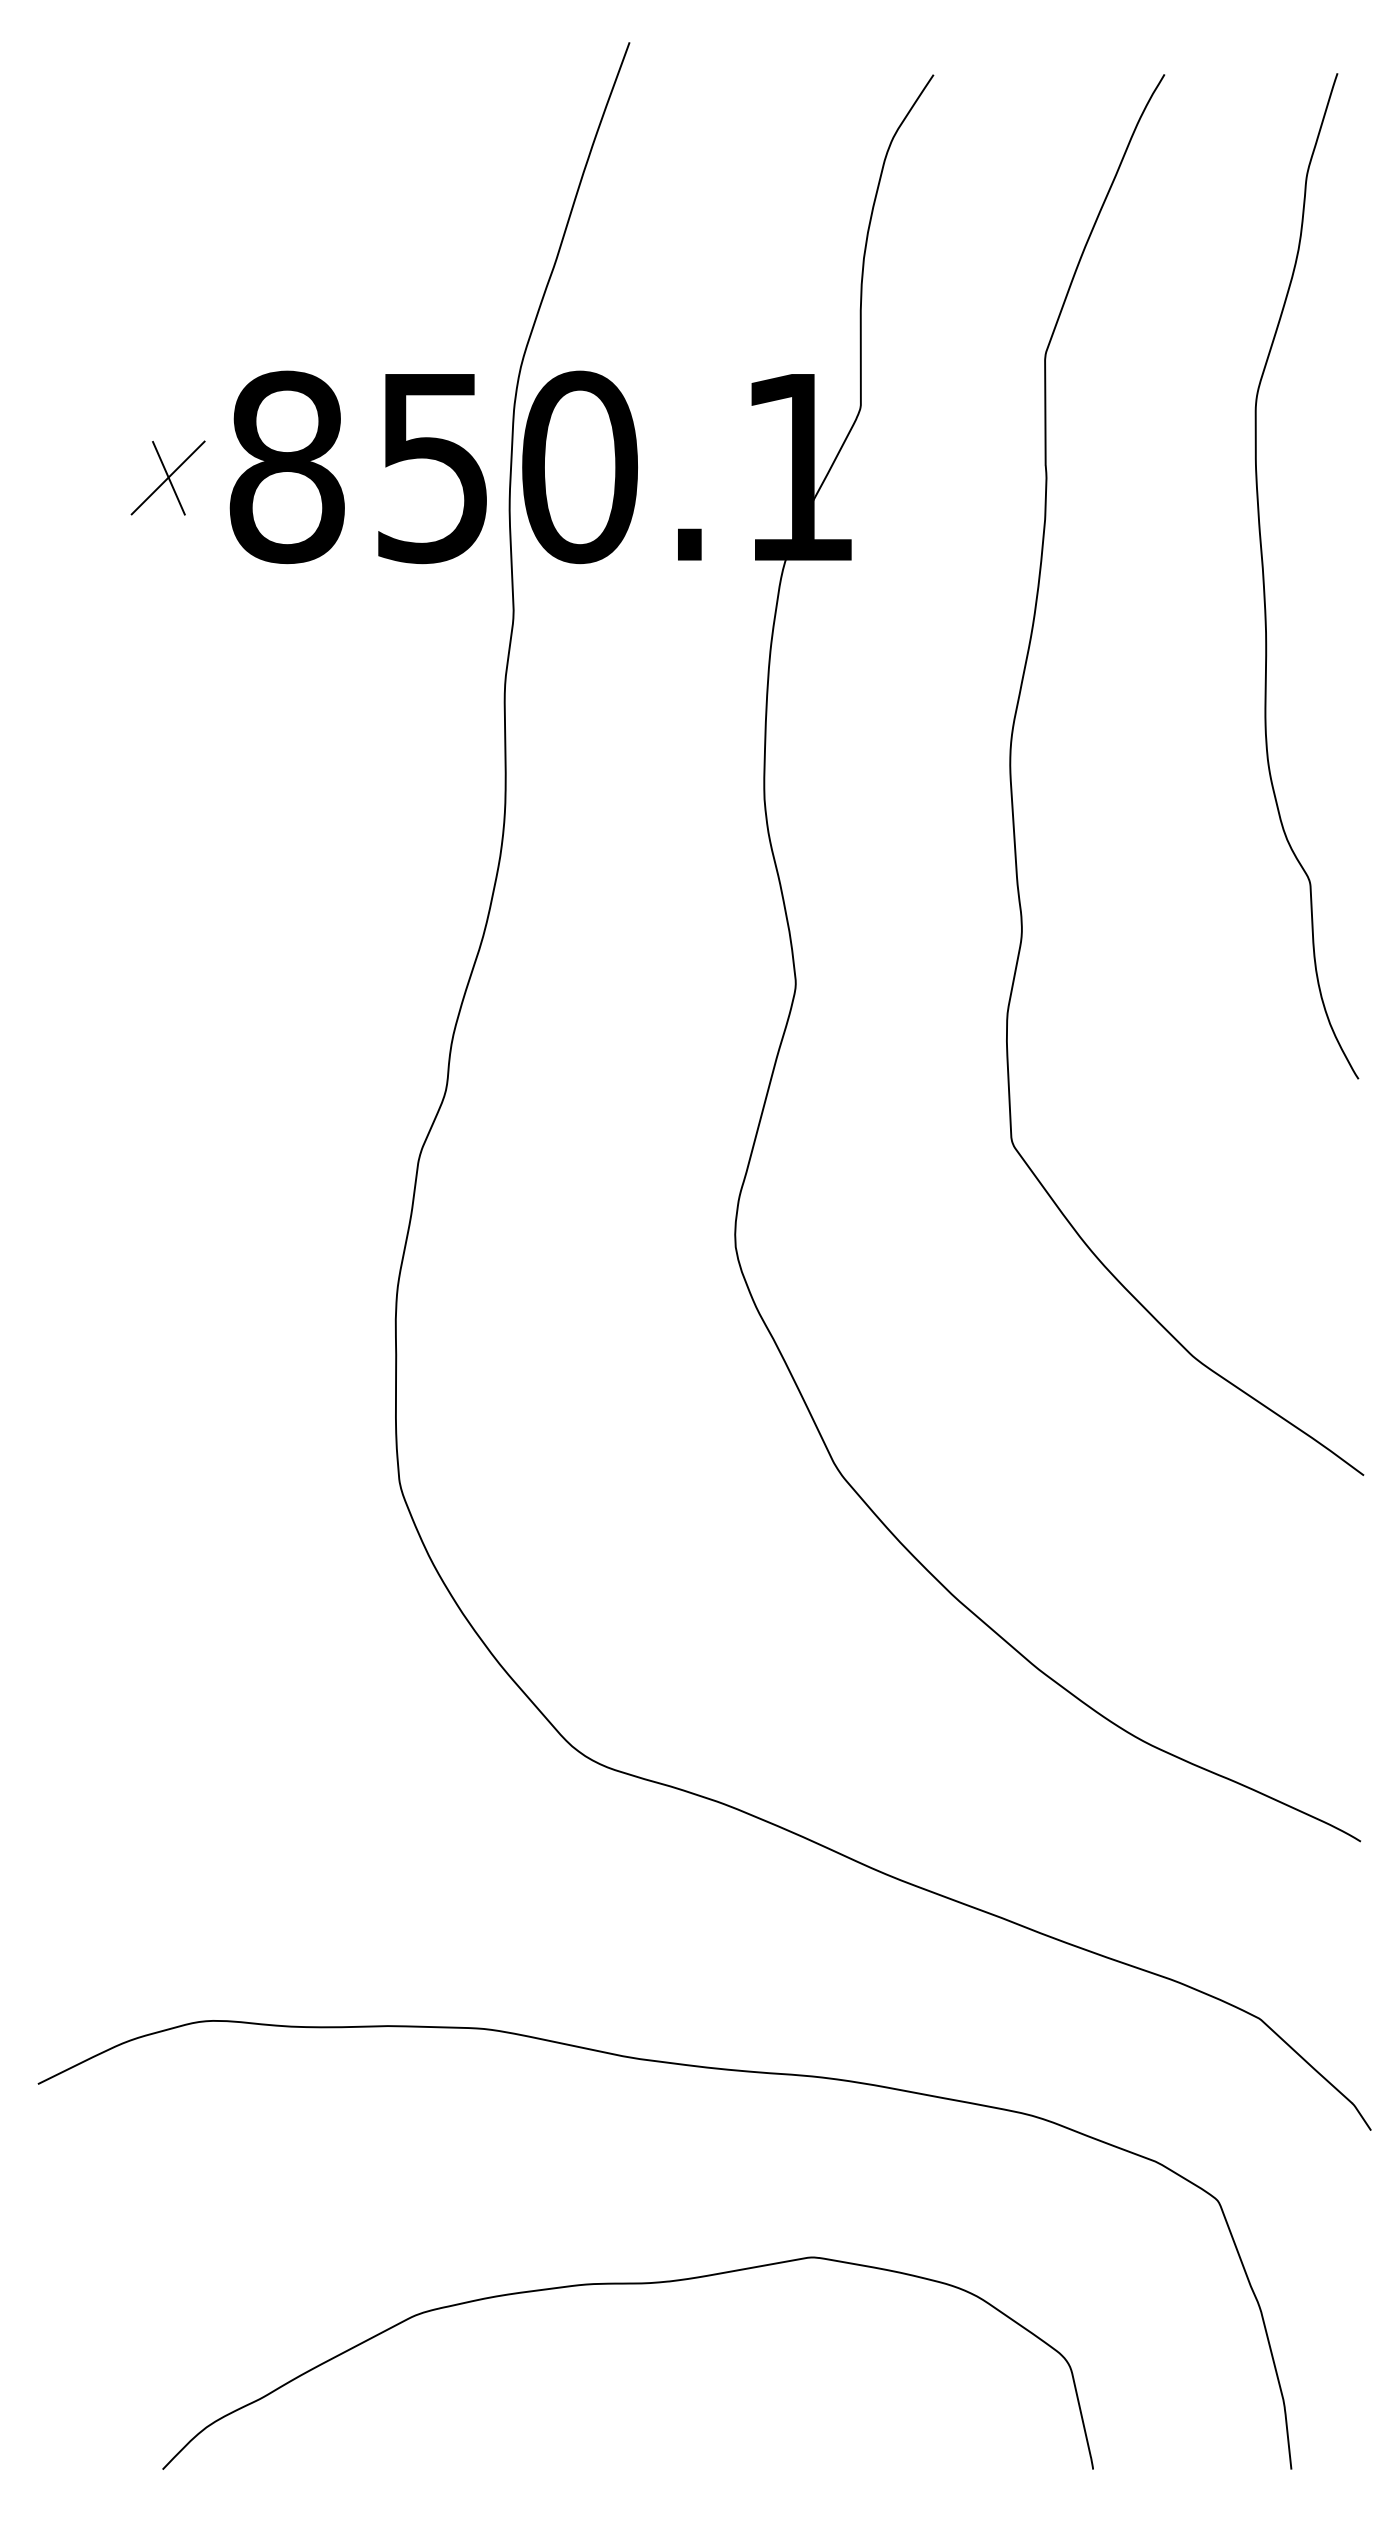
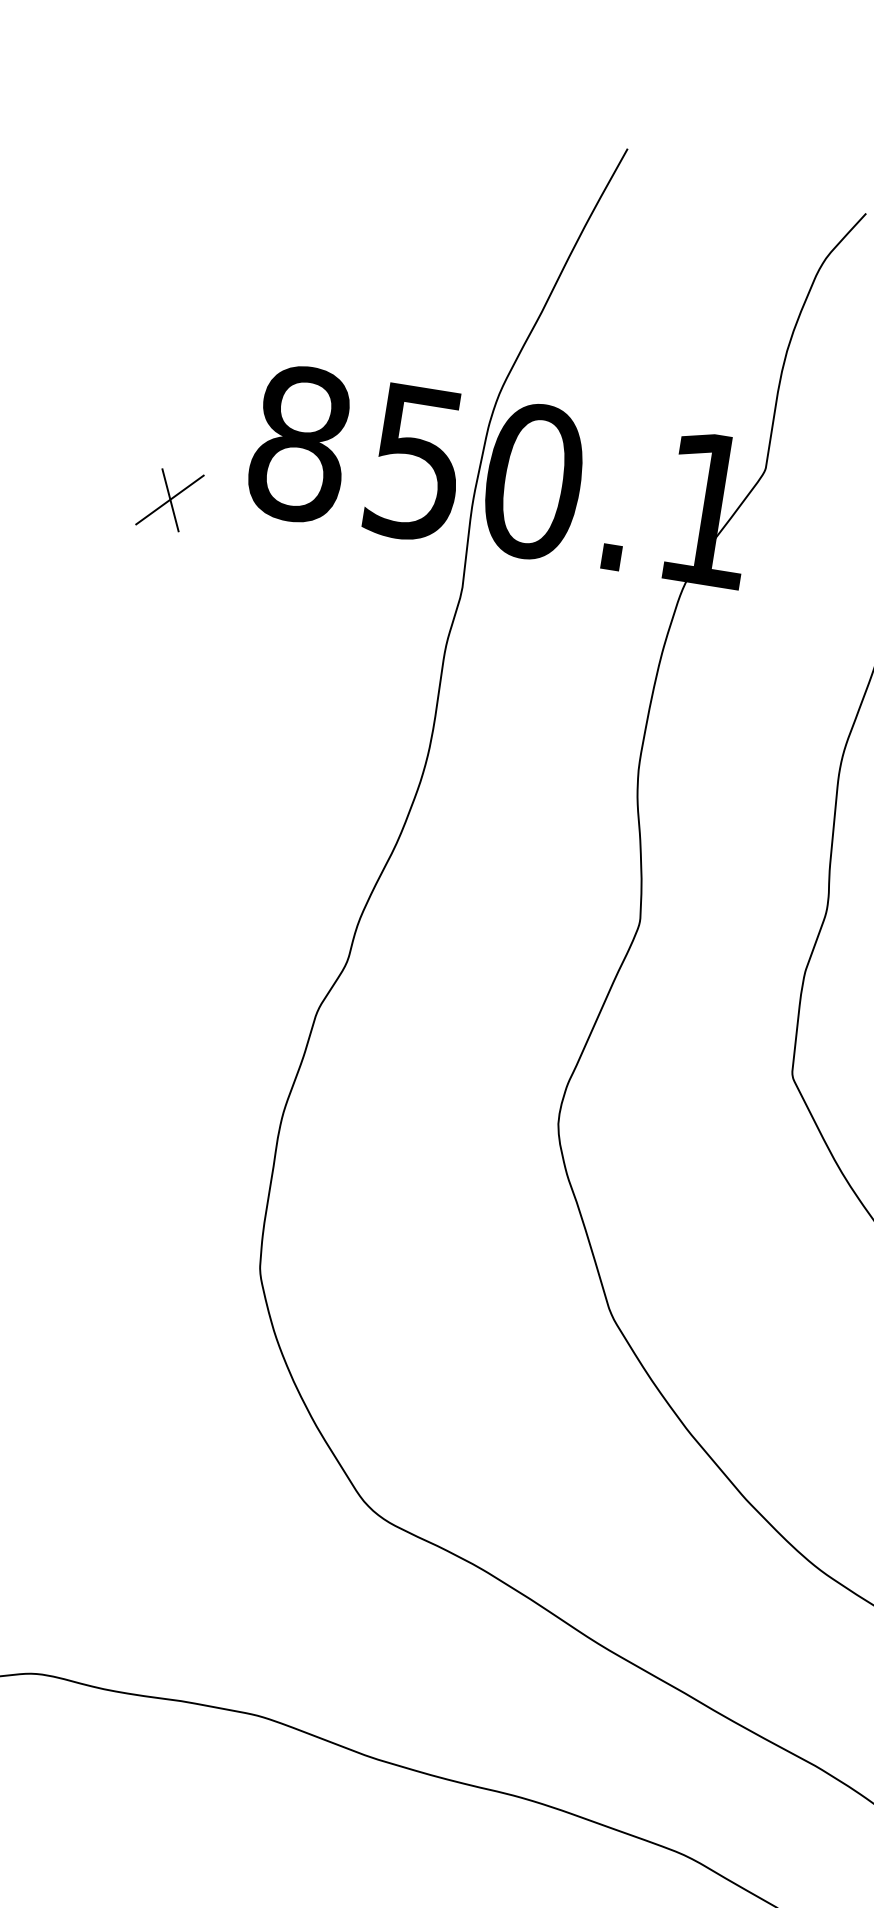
part: (167, 477) -> (169, 499), moved

